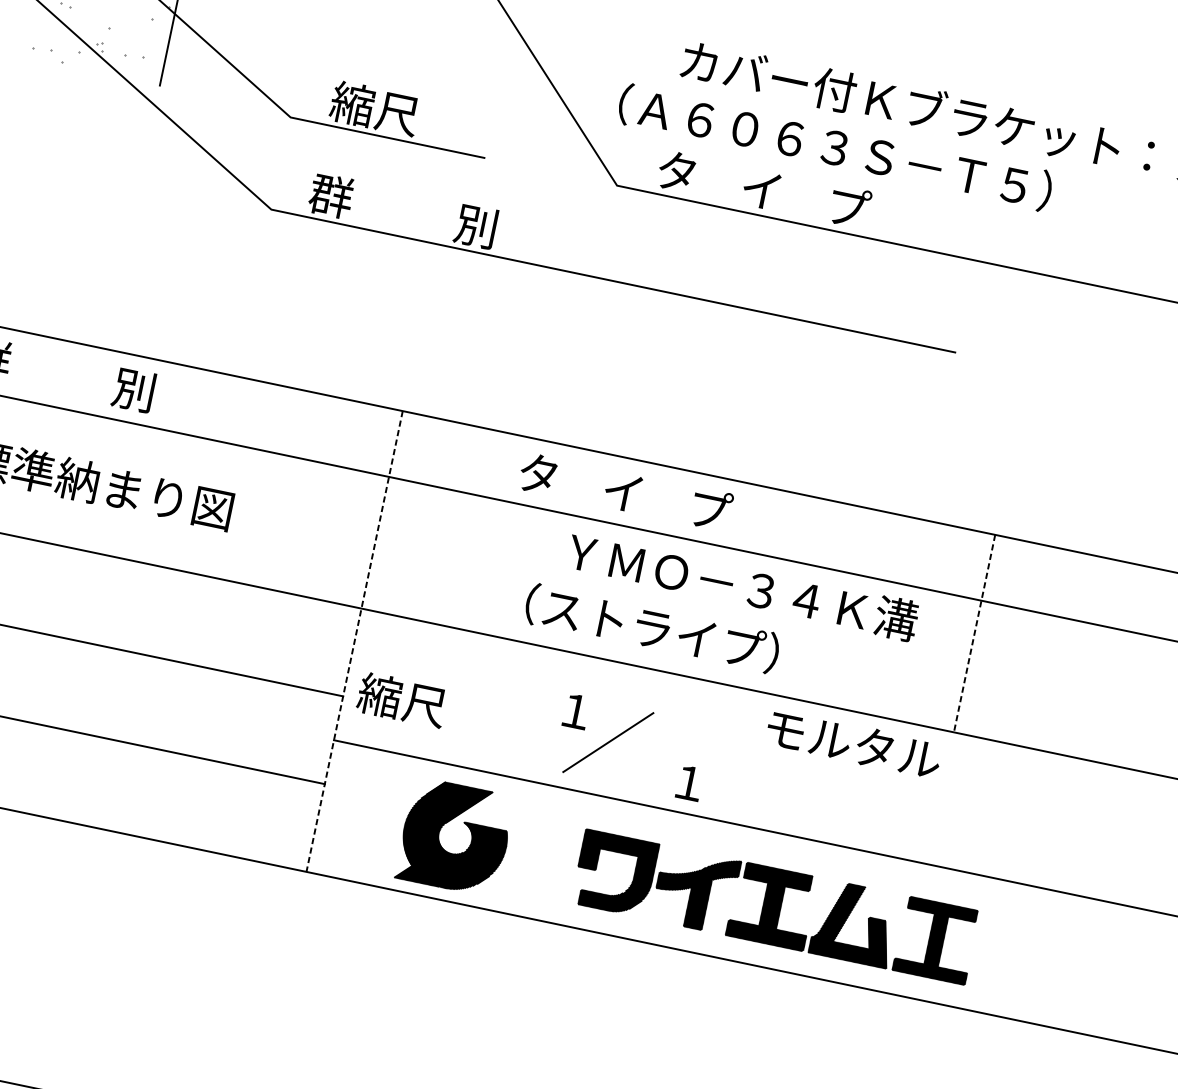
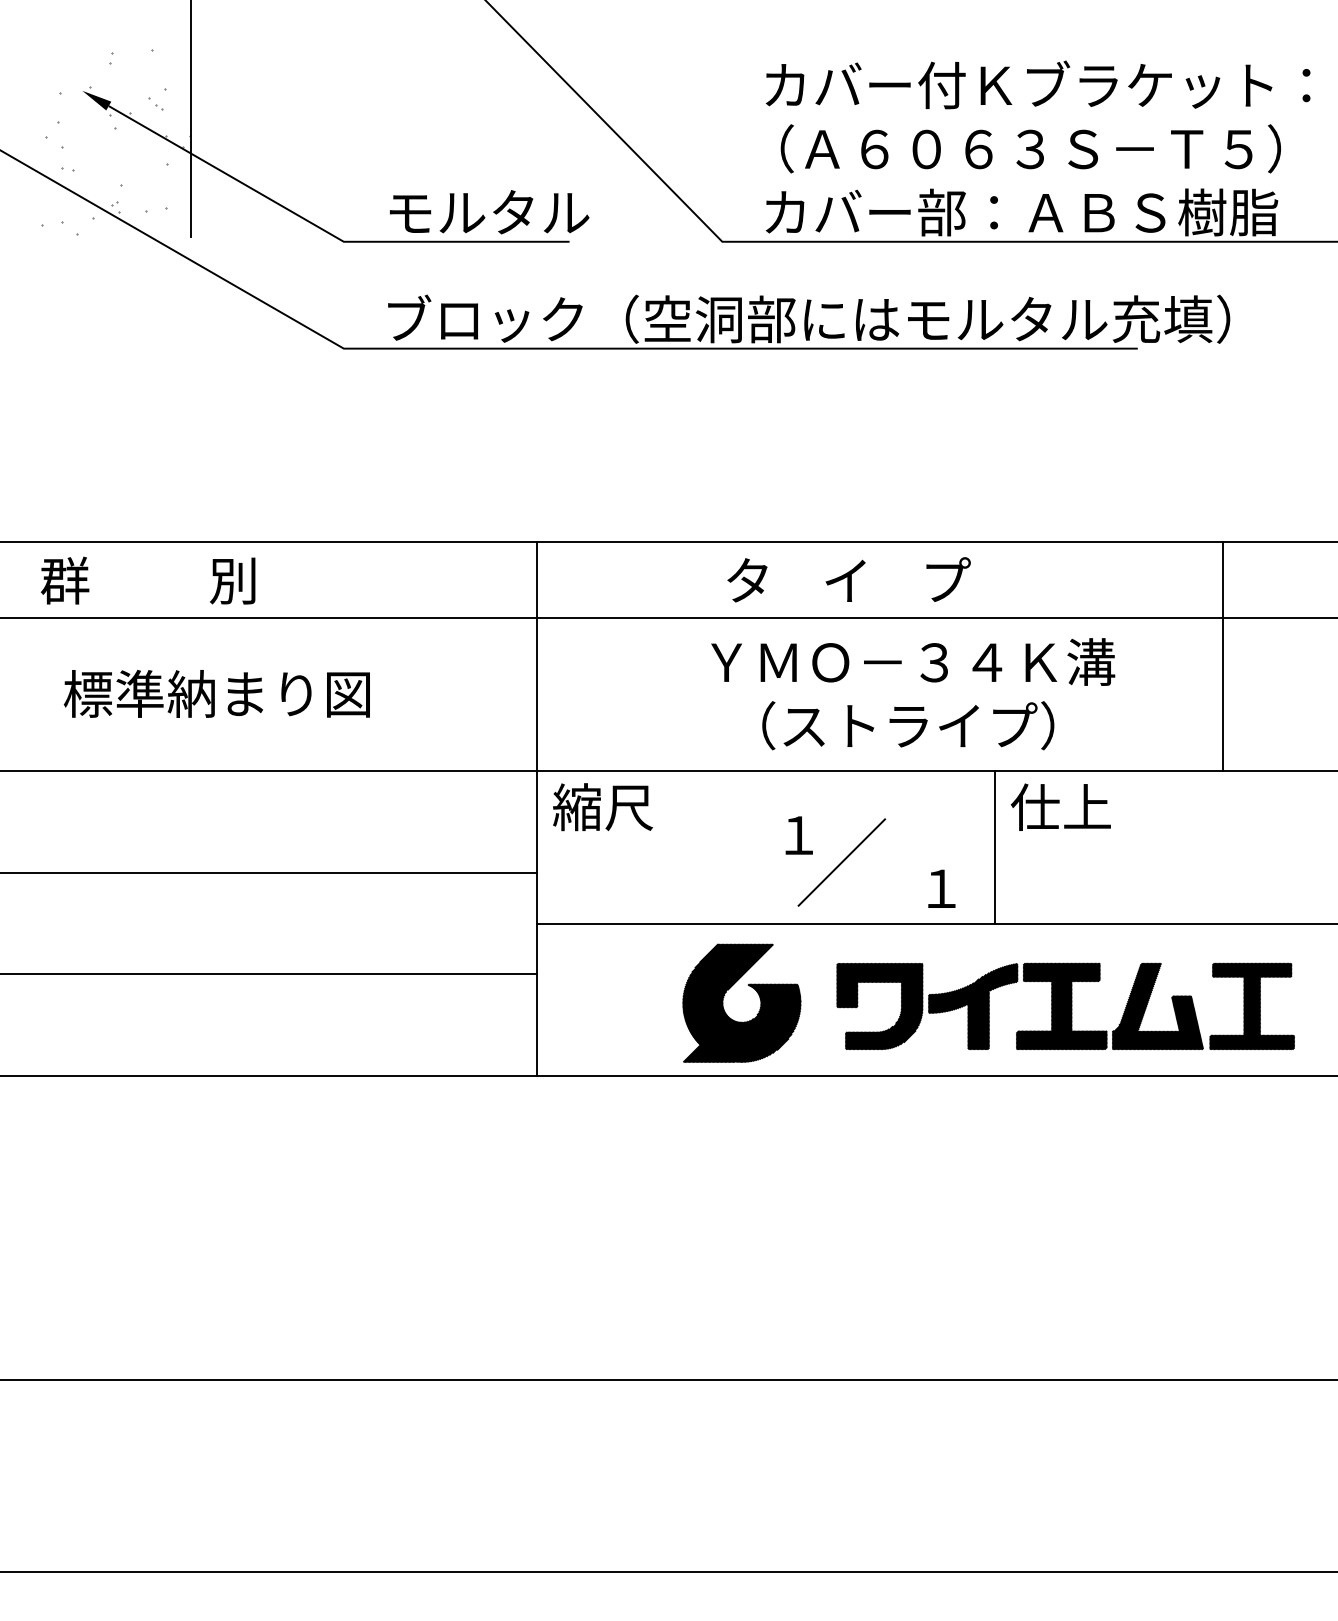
text: (419, 118) -> (487, 212), 縮尺 -> モルタル
text: (835, 147) -> (1030, 148), moved
text: (880, 214) -> (1021, 212), タ    イ    プ -> カバー部：ＡＢＳ樹脂
text: (675, 266) -> (806, 318), 群          別 -> ブロック（空洞部にはモルタル充填）
text: (625, 491) -> (848, 579), moved
text: (743, 586) -> (913, 661), moved
text: (652, 628) -> (908, 725), moved
line: (974, 633) -> (1223, 656), dashed -> solid
line: (354, 641) -> (536, 809), dashed -> solid
text: (402, 700) -> (603, 807), moved
text: (851, 743) -> (1112, 806), モルタル -> 仕上
line: (742, 756) -> (994, 846), added
part: (442, 827) -> (725, 995), moved

